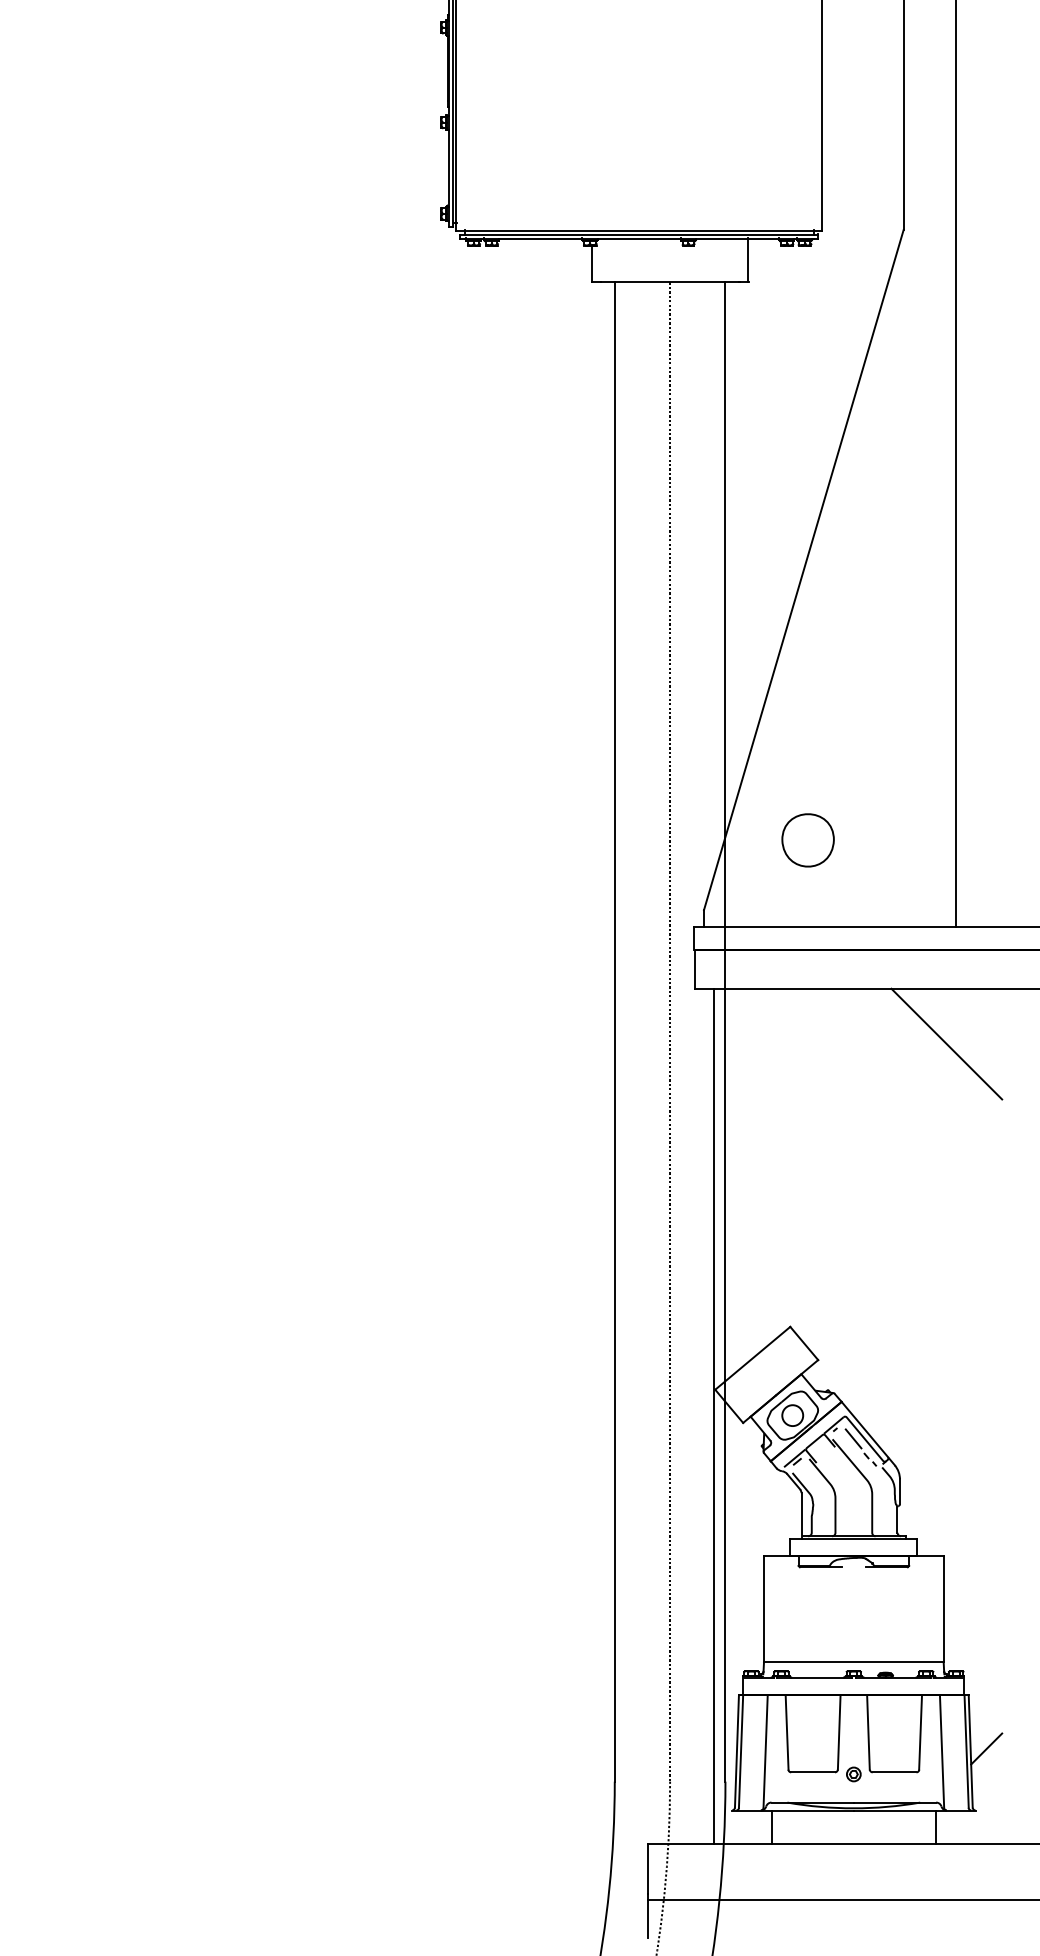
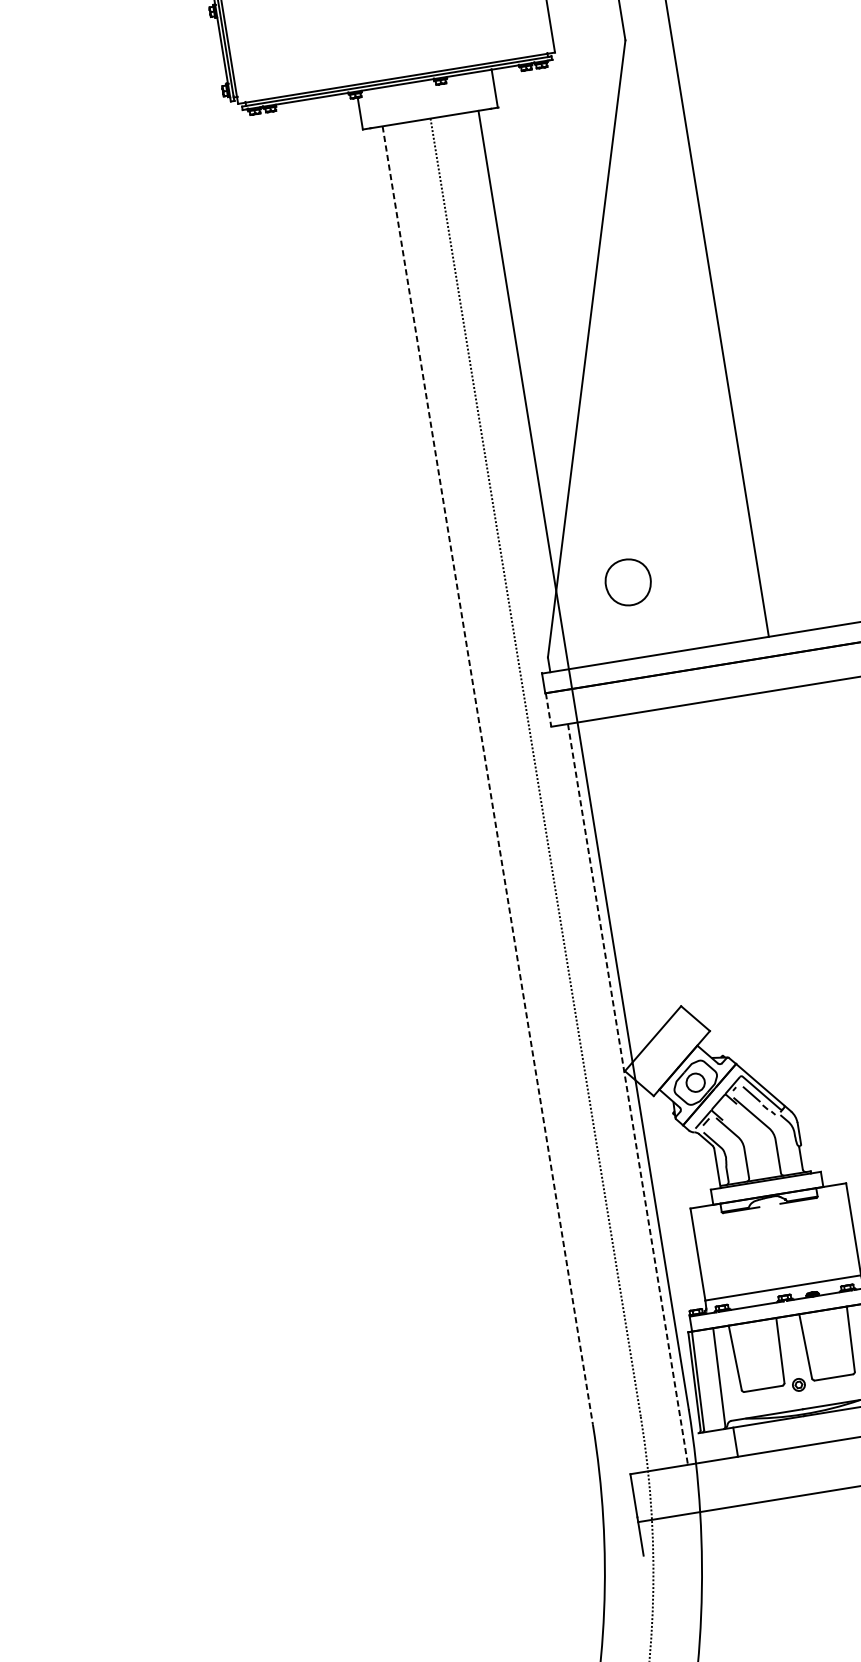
line: (695, 969) -> (548, 710), solid -> dashed
line: (614, 1032) -> (487, 775), solid -> dashed
line: (946, 1043) -> (776, 738), removed
line: (714, 1416) -> (628, 1094), solid -> dashed

